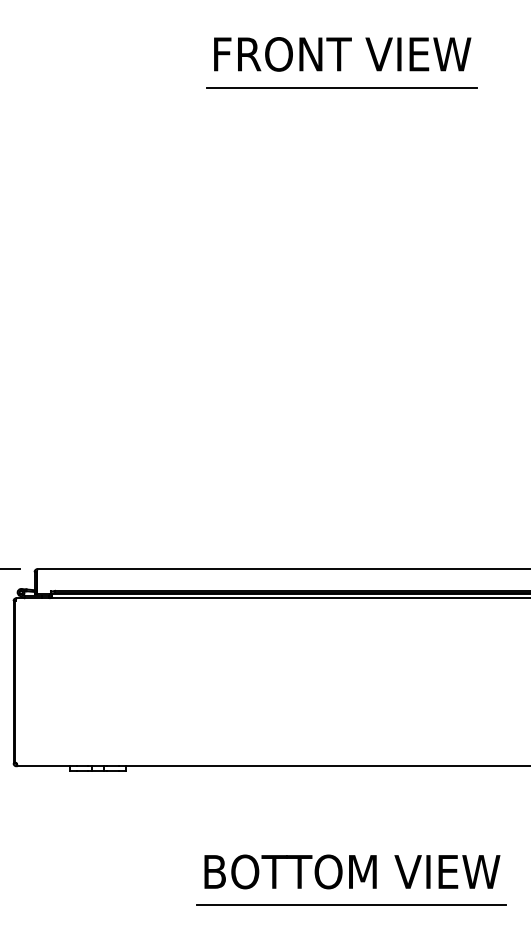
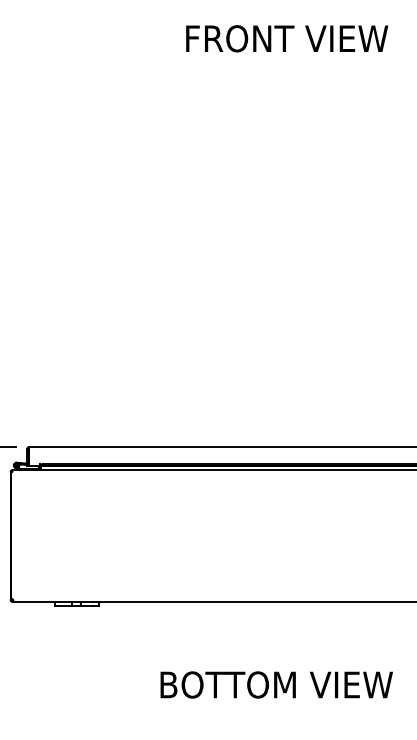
text: (342, 54) -> (287, 38), moved
line: (341, 87) -> (268, 68), removed
line: (351, 905) -> (276, 711), removed

